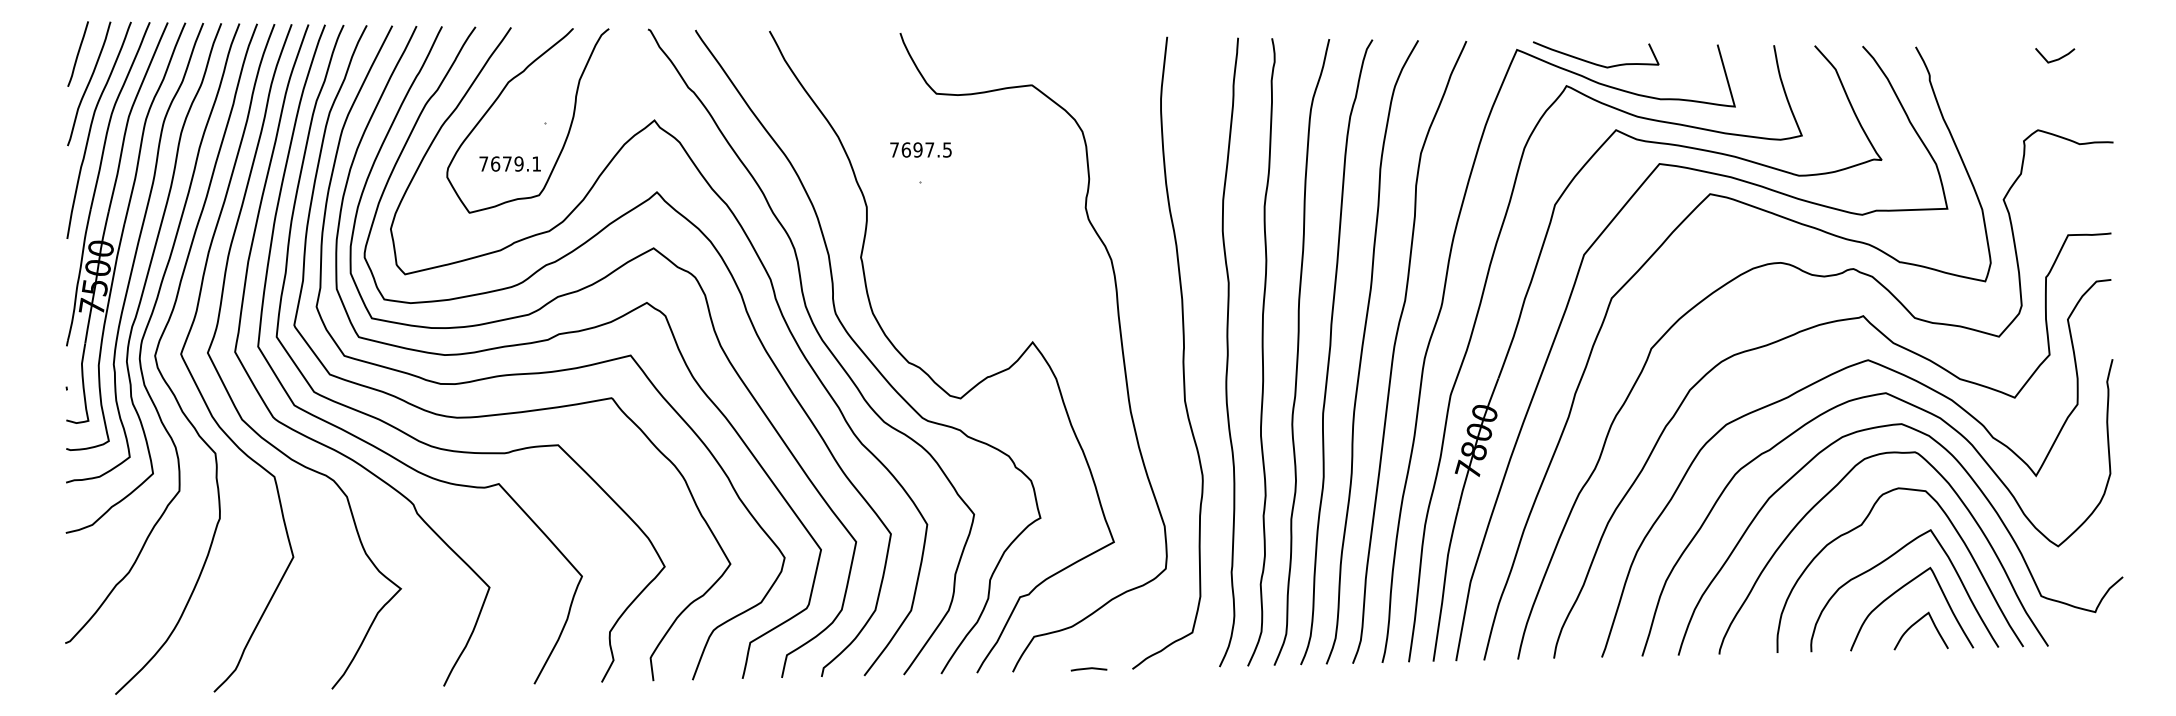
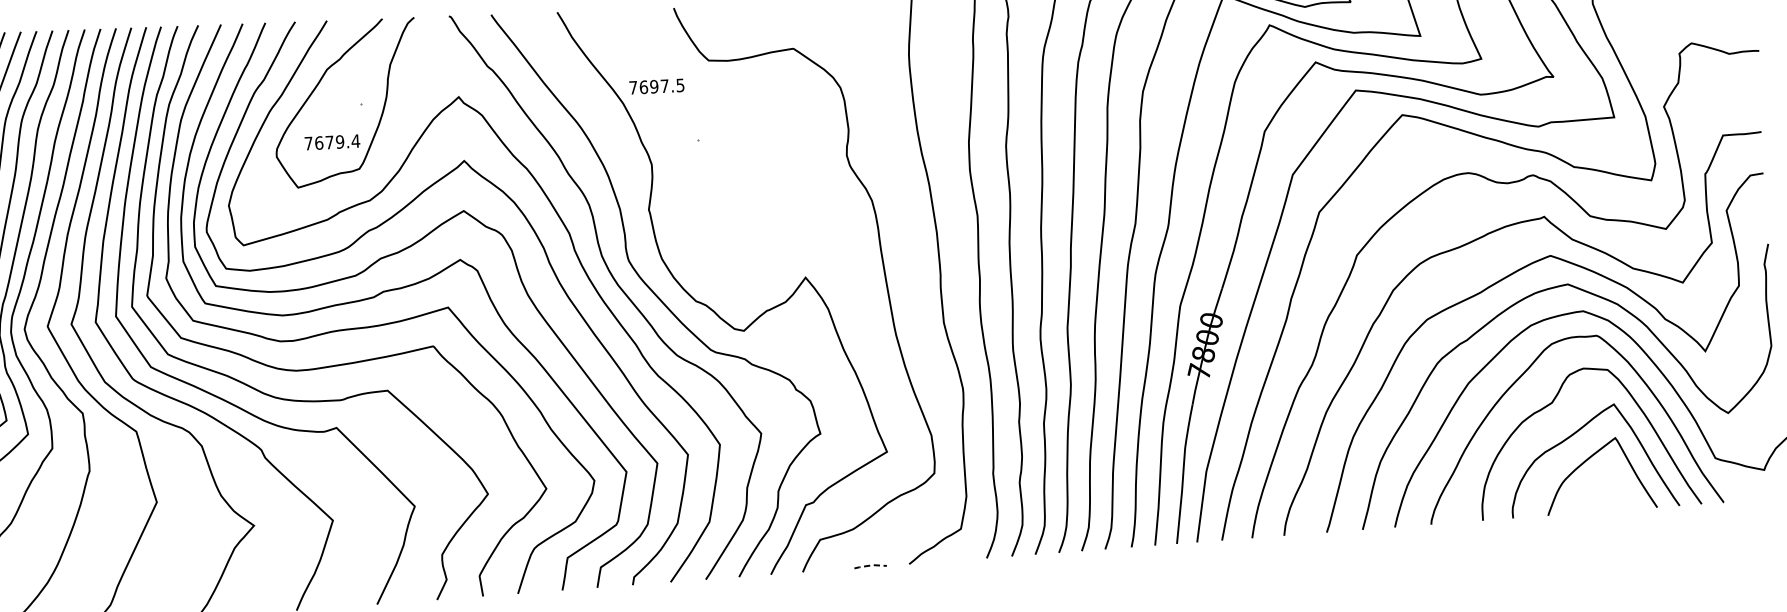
text: (920, 149) -> (656, 86), moved
text: (536, 163) -> (355, 140), 7679.1 -> 7679.4
curve: (1915, 624) -> (1604, 489), removed
line: (1089, 668) -> (870, 565), solid -> dashed

